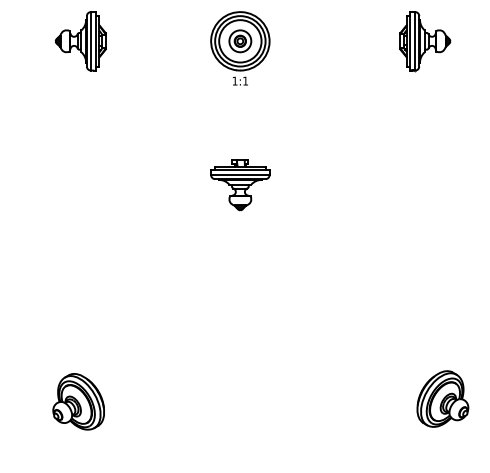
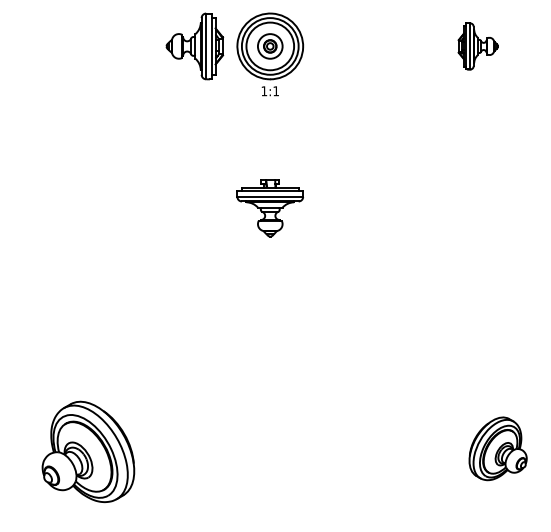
part: (80, 41) -> (194, 46), moved
part: (425, 41) -> (478, 46), size x0.7
part: (78, 401) -> (88, 451), size x1.6

